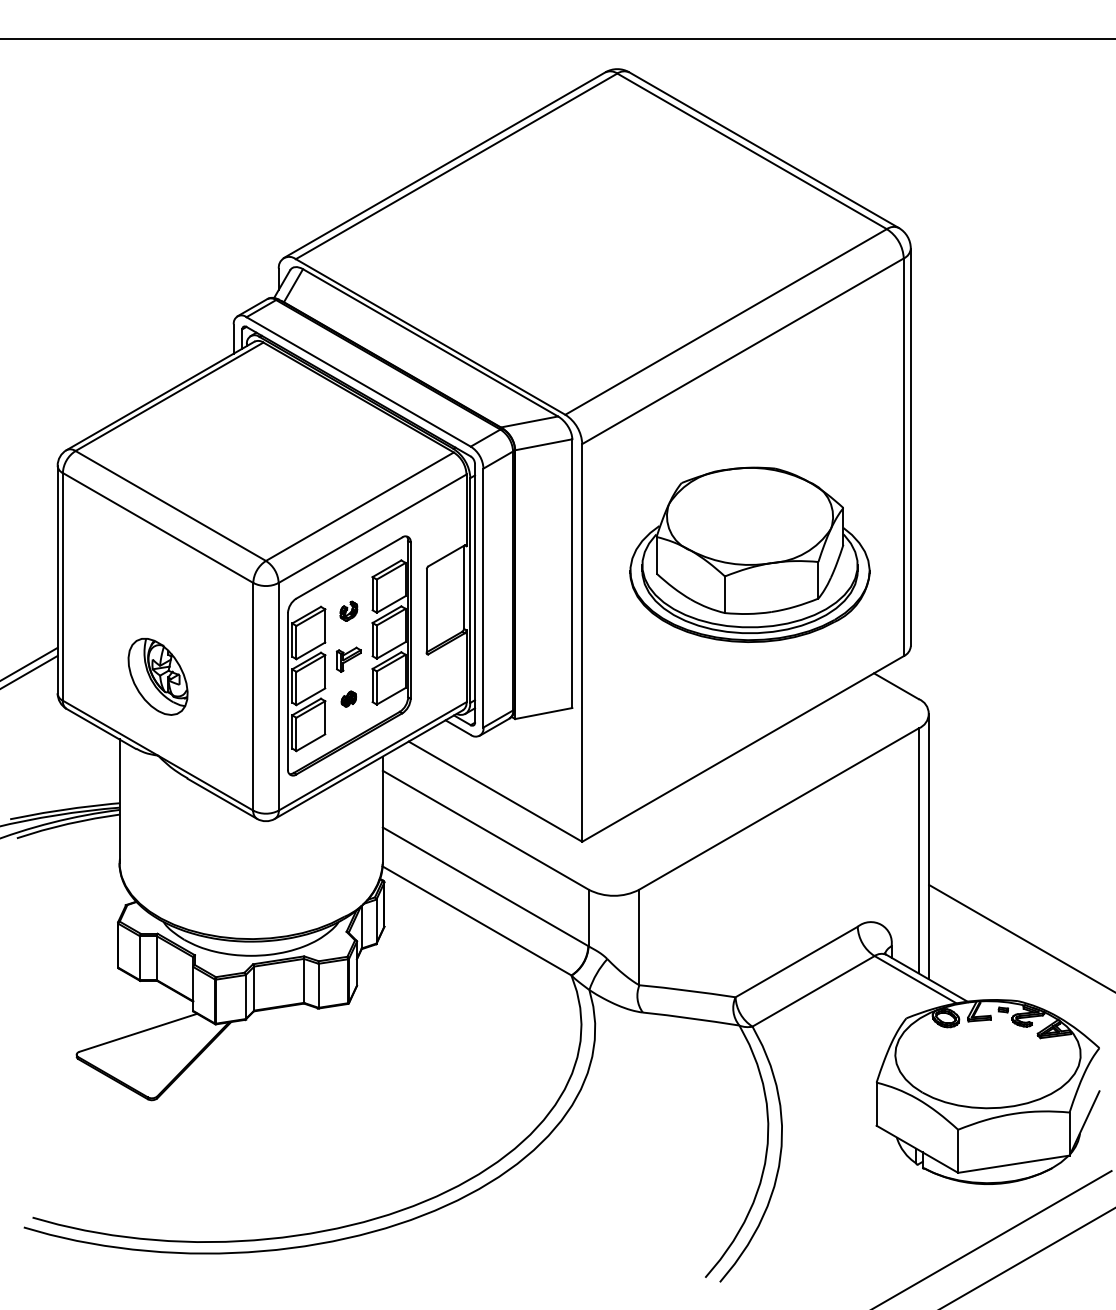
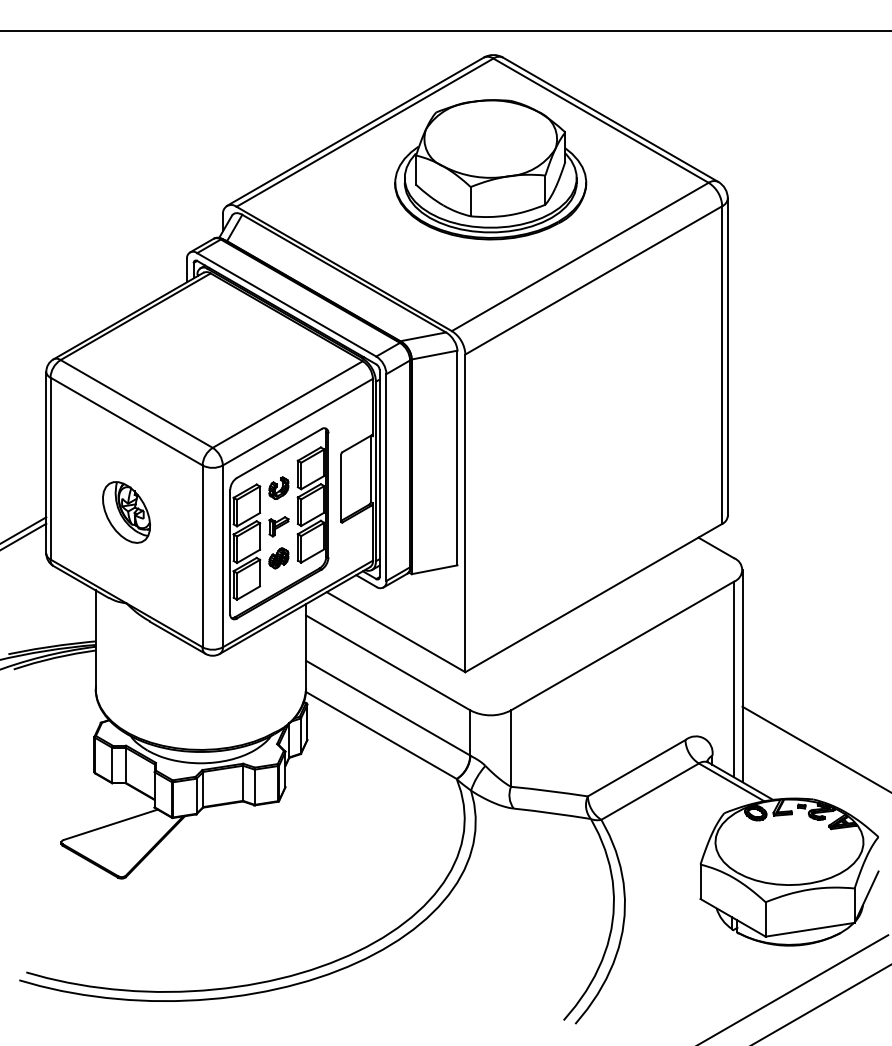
part: (749, 554) -> (490, 169), moved
part: (348, 610) -> (278, 487), size x1.43
part: (157, 676) -> (126, 512), moved
part: (348, 698) -> (278, 557), size x1.67

